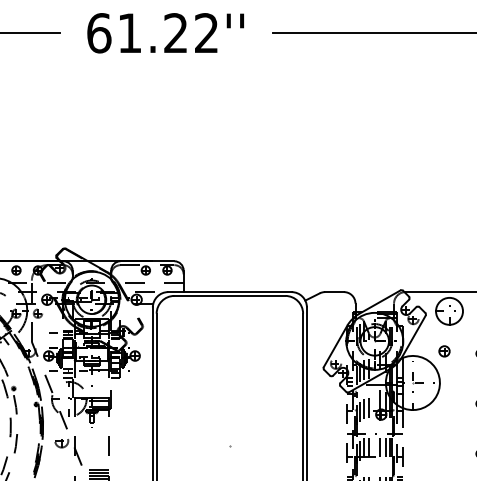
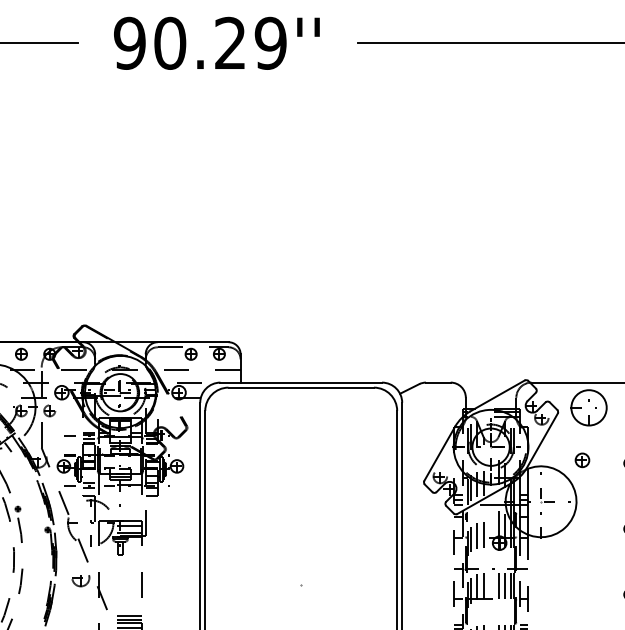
text: (152, 33) -> (199, 43), 61.22'' -> 90.29''

